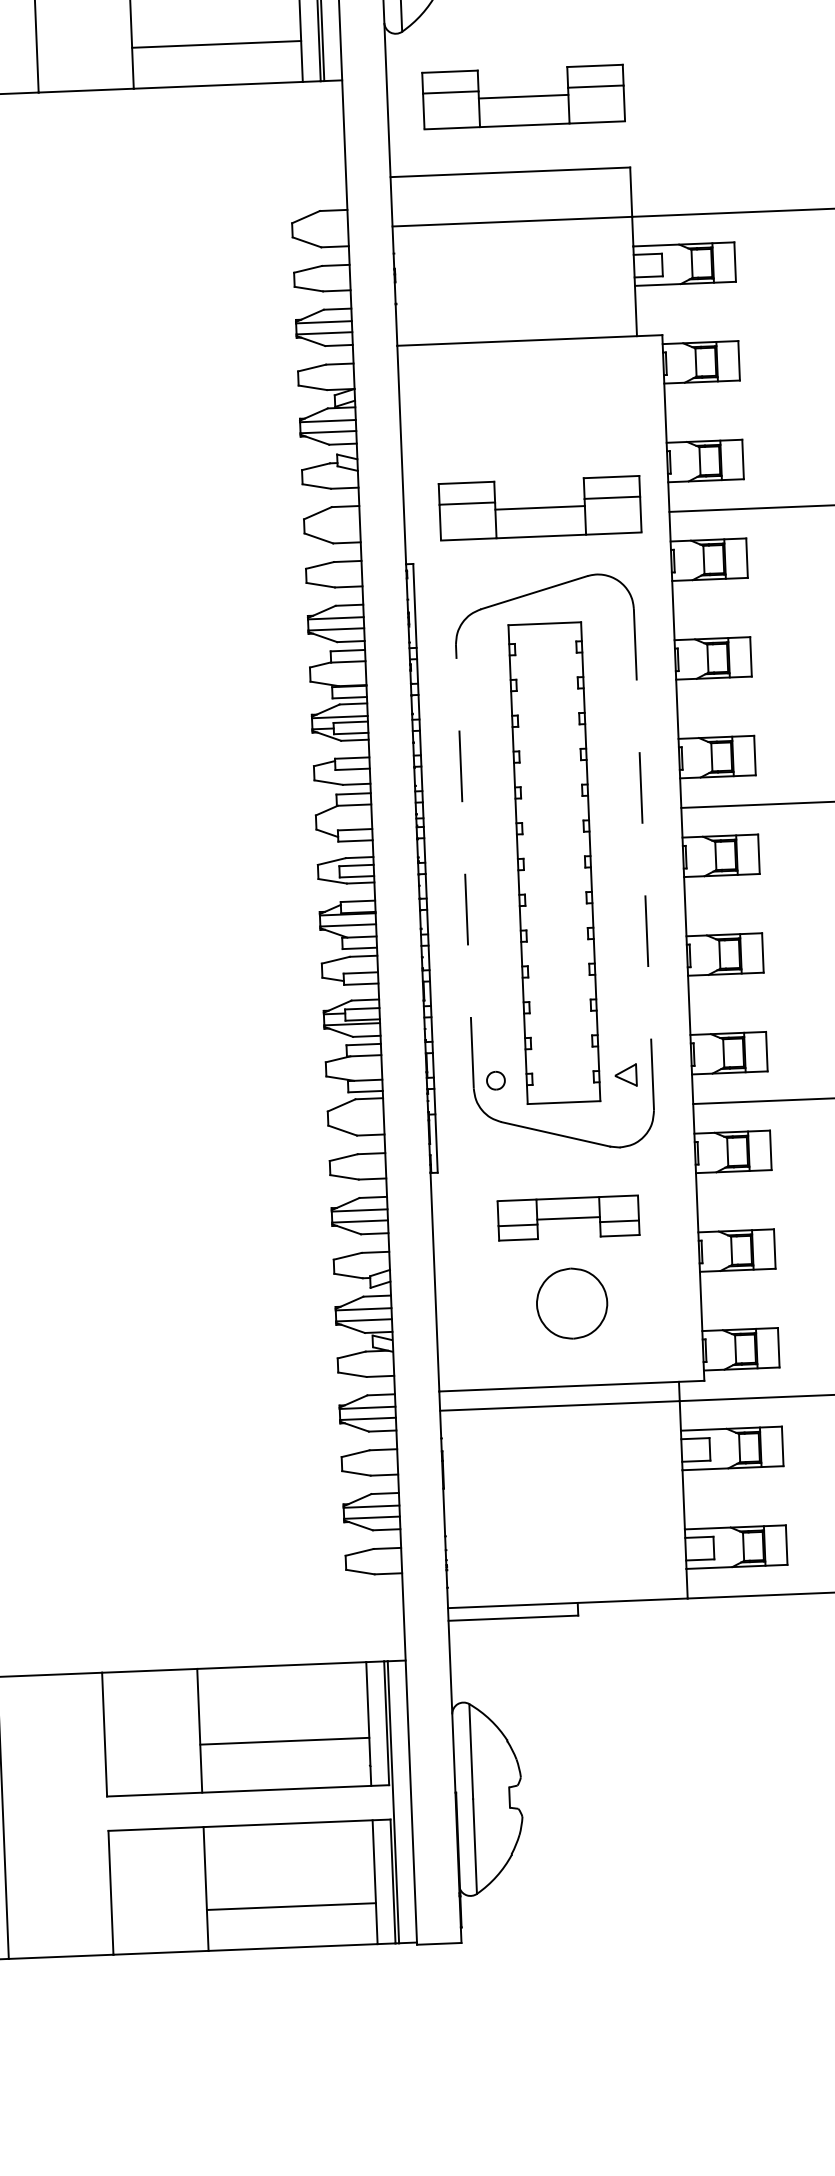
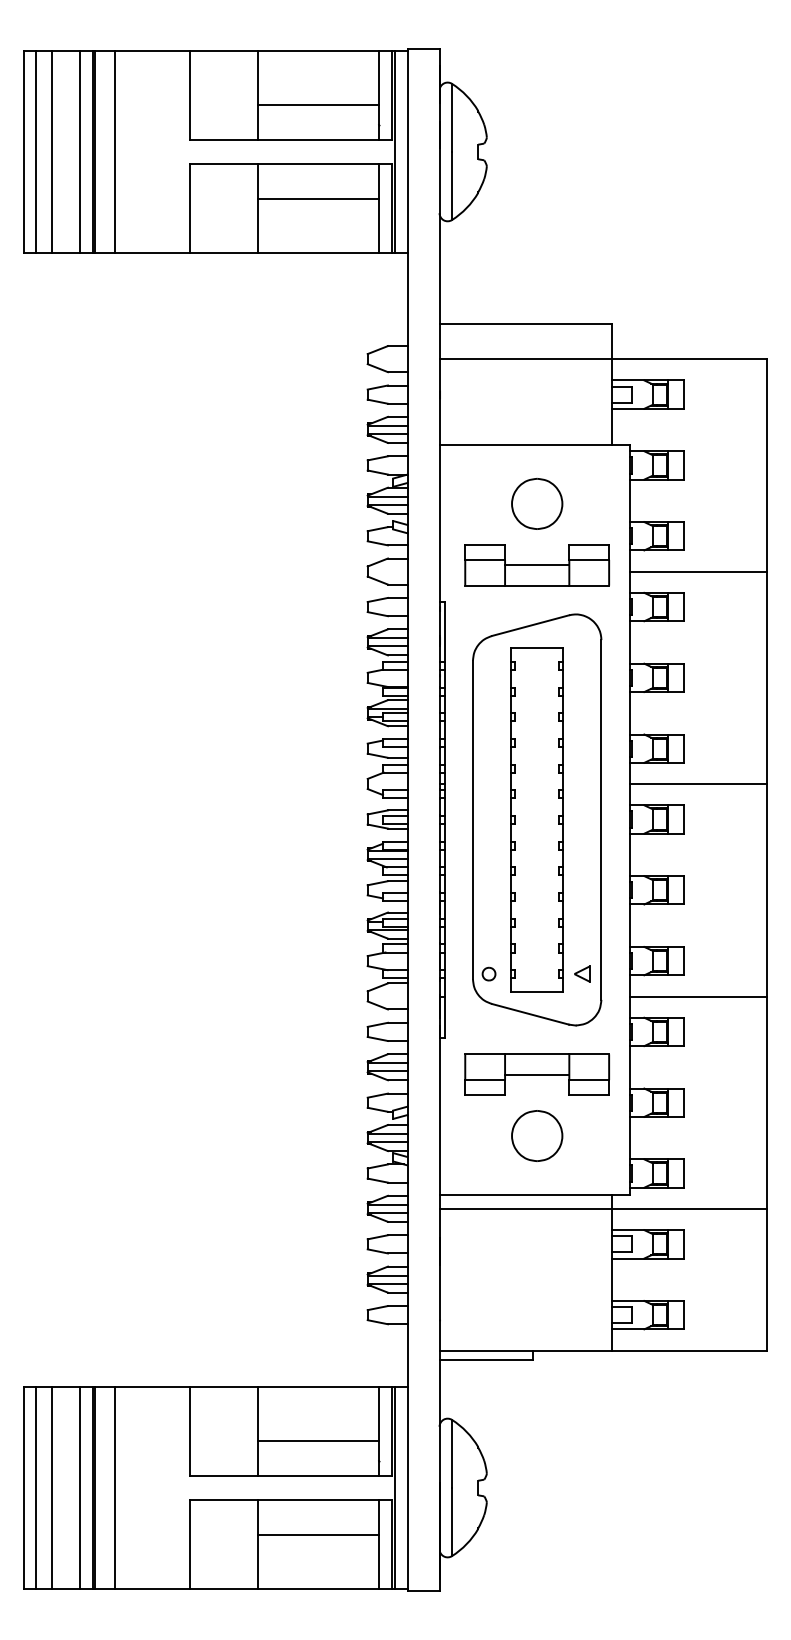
line: (216, 44) -> (318, 198), moved
part: (522, 97) -> (536, 270), removed
part: (537, 422) -> (537, 503), added
line: (644, 858) -> (601, 819), dashed -> solid
line: (464, 866) -> (472, 819), dashed -> solid
part: (567, 1217) -> (536, 1074), size x1.43
line: (291, 1906) -> (318, 1534), moved

